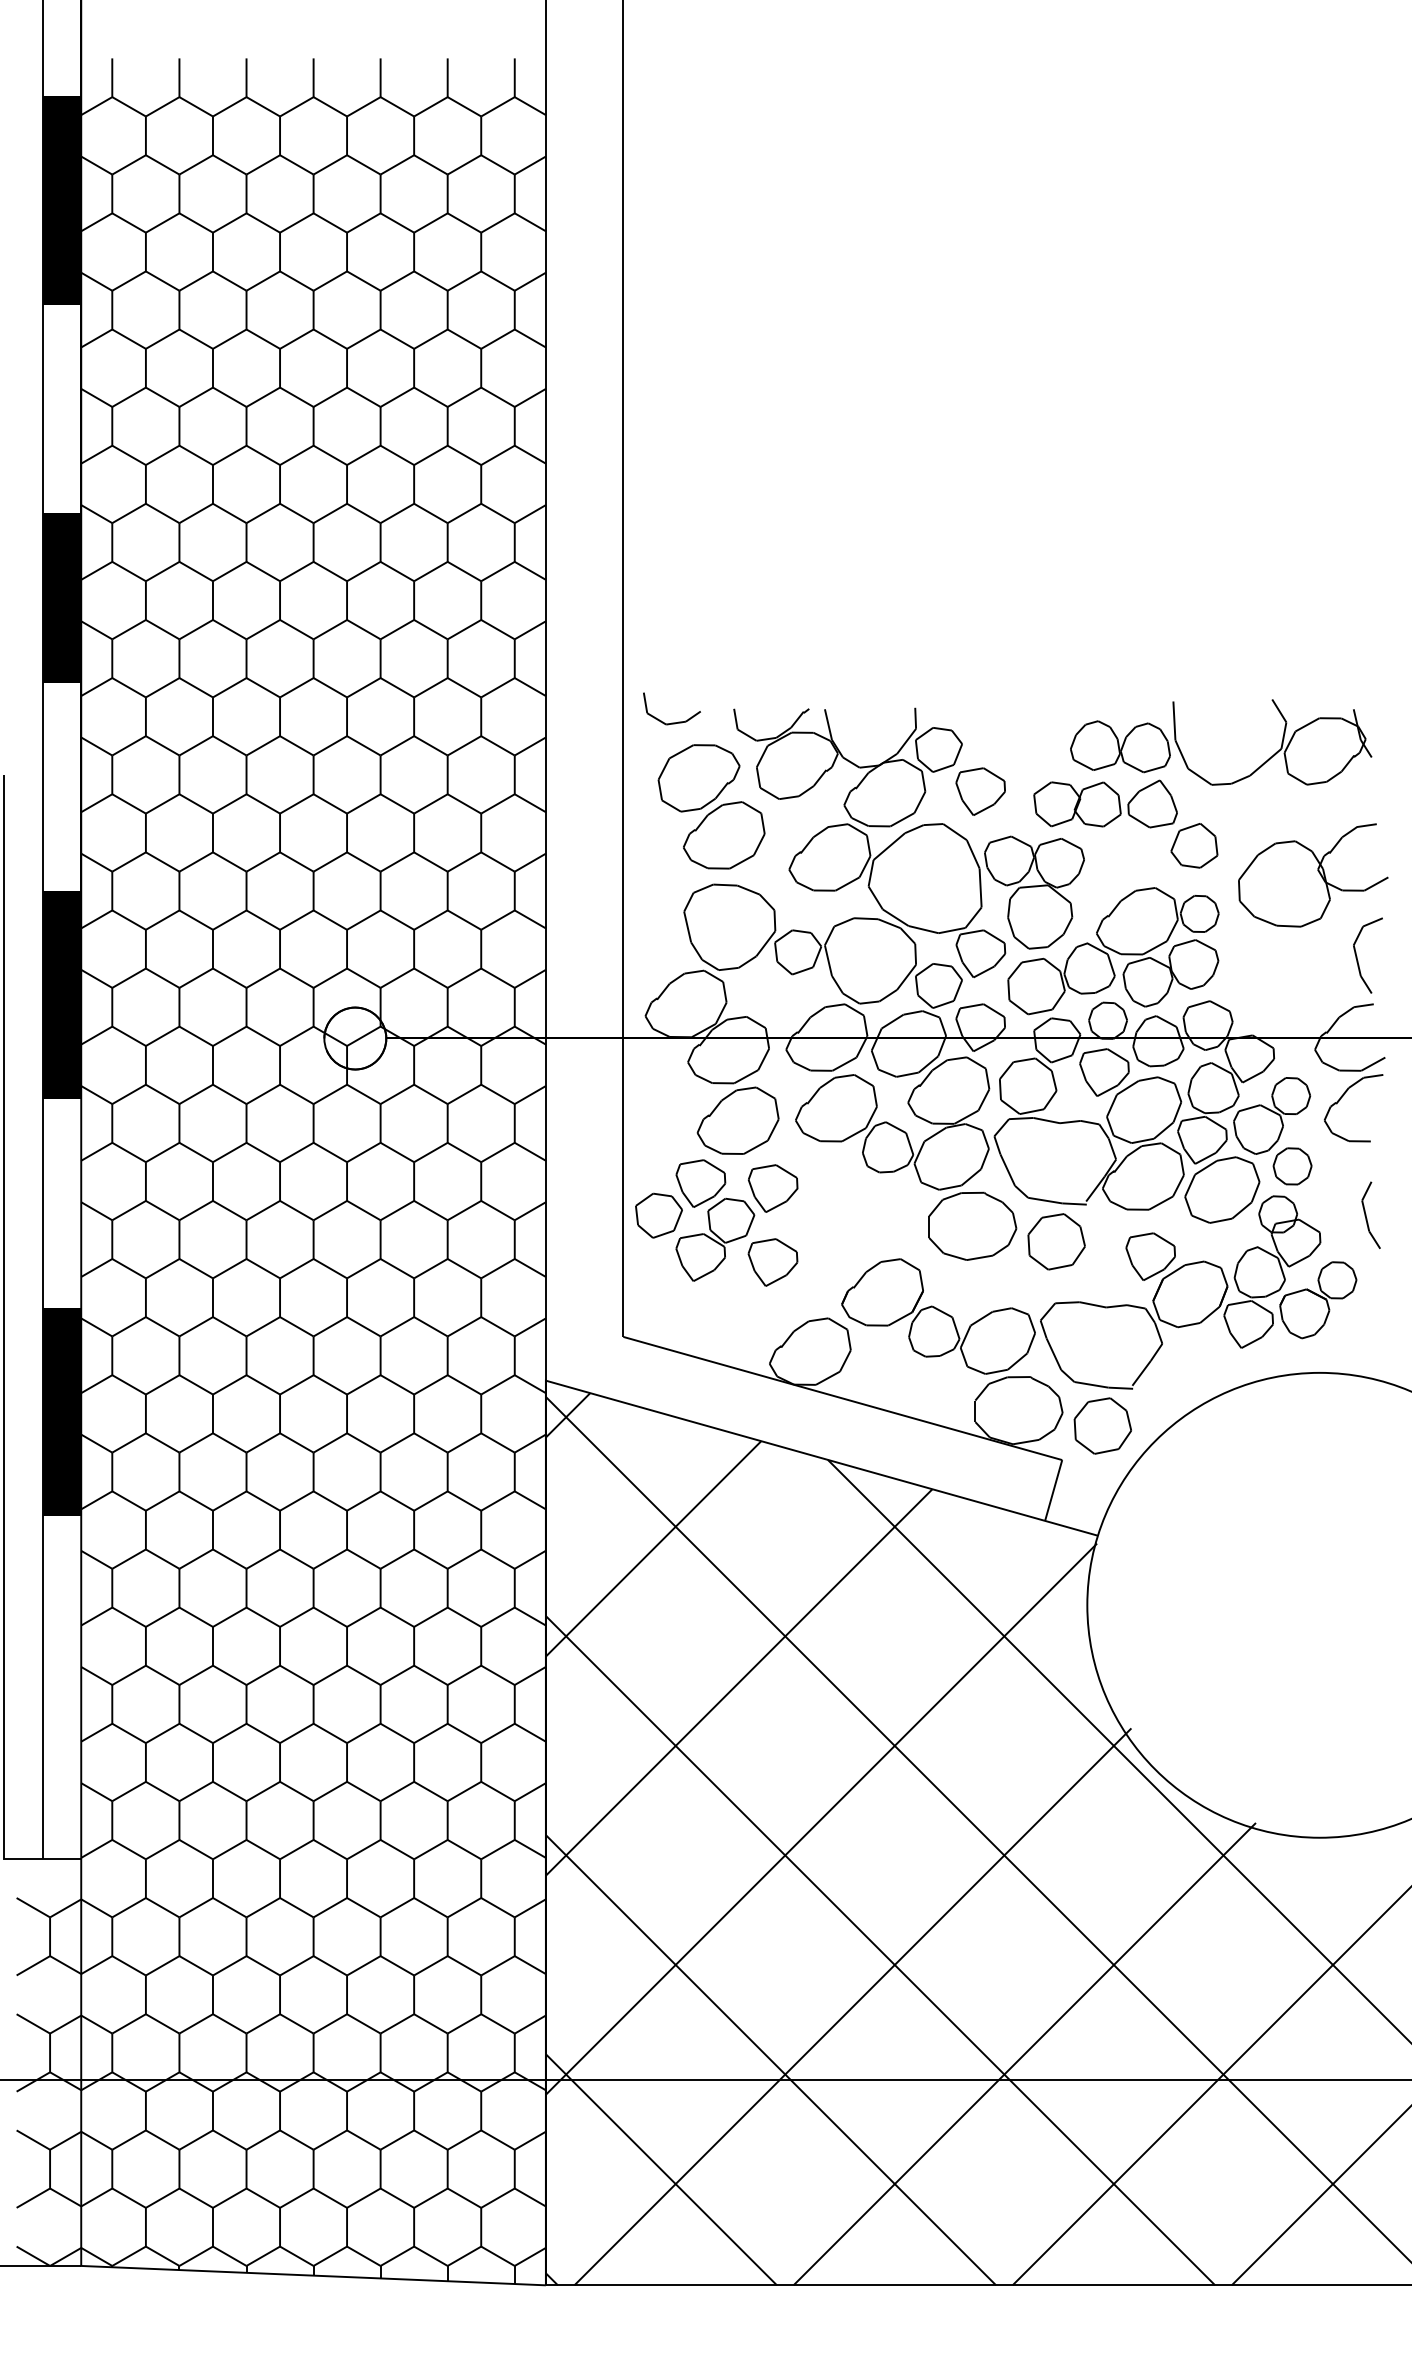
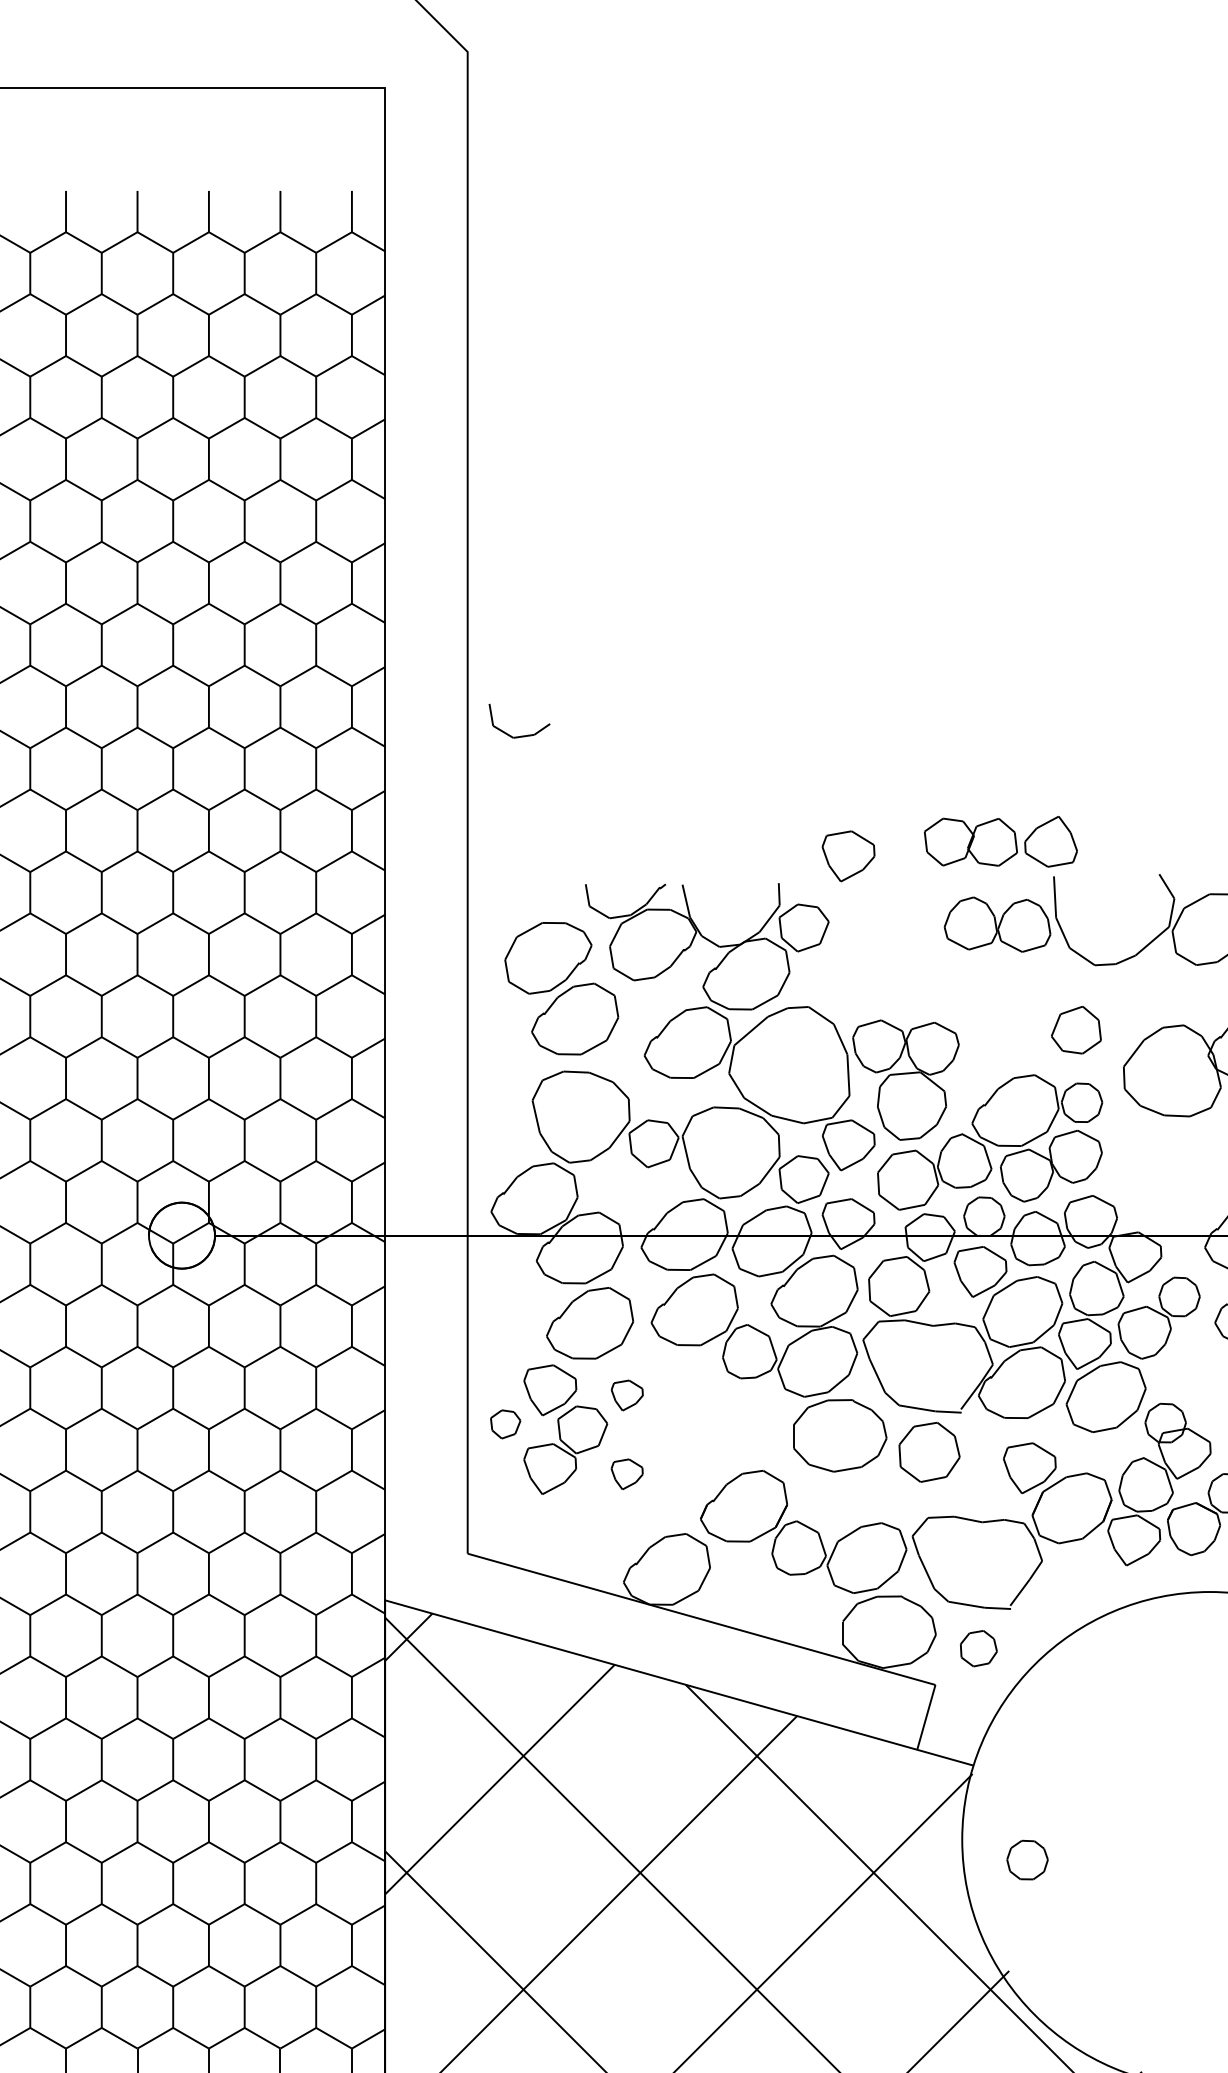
part: (671, 722) -> (519, 735), moved
part: (980, 791) -> (848, 856), moved
part: (1105, 803) -> (1000, 841), moved
part: (1292, 1166) -> (1027, 1860), moved
part: (772, 1188) -> (626, 1395), size x0.6
part: (658, 1215) -> (505, 1424), size x0.6
part: (772, 1262) -> (626, 1474), size x0.6
part: (1102, 1425) -> (978, 1648), size x0.6

